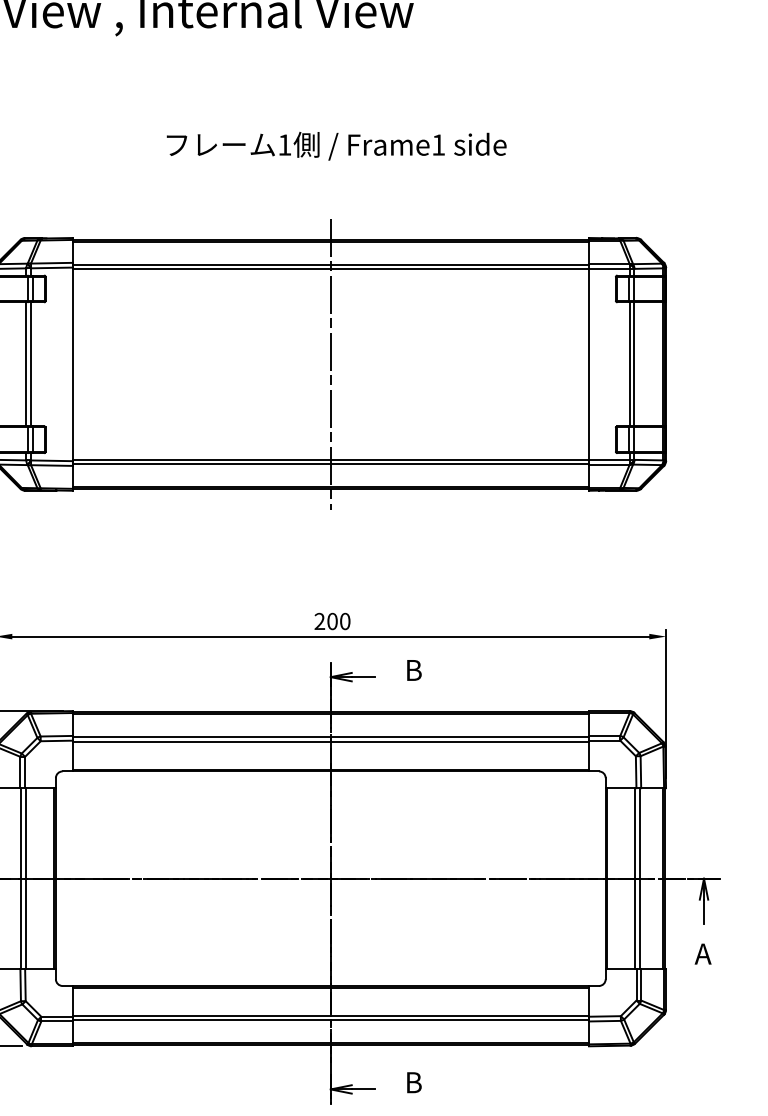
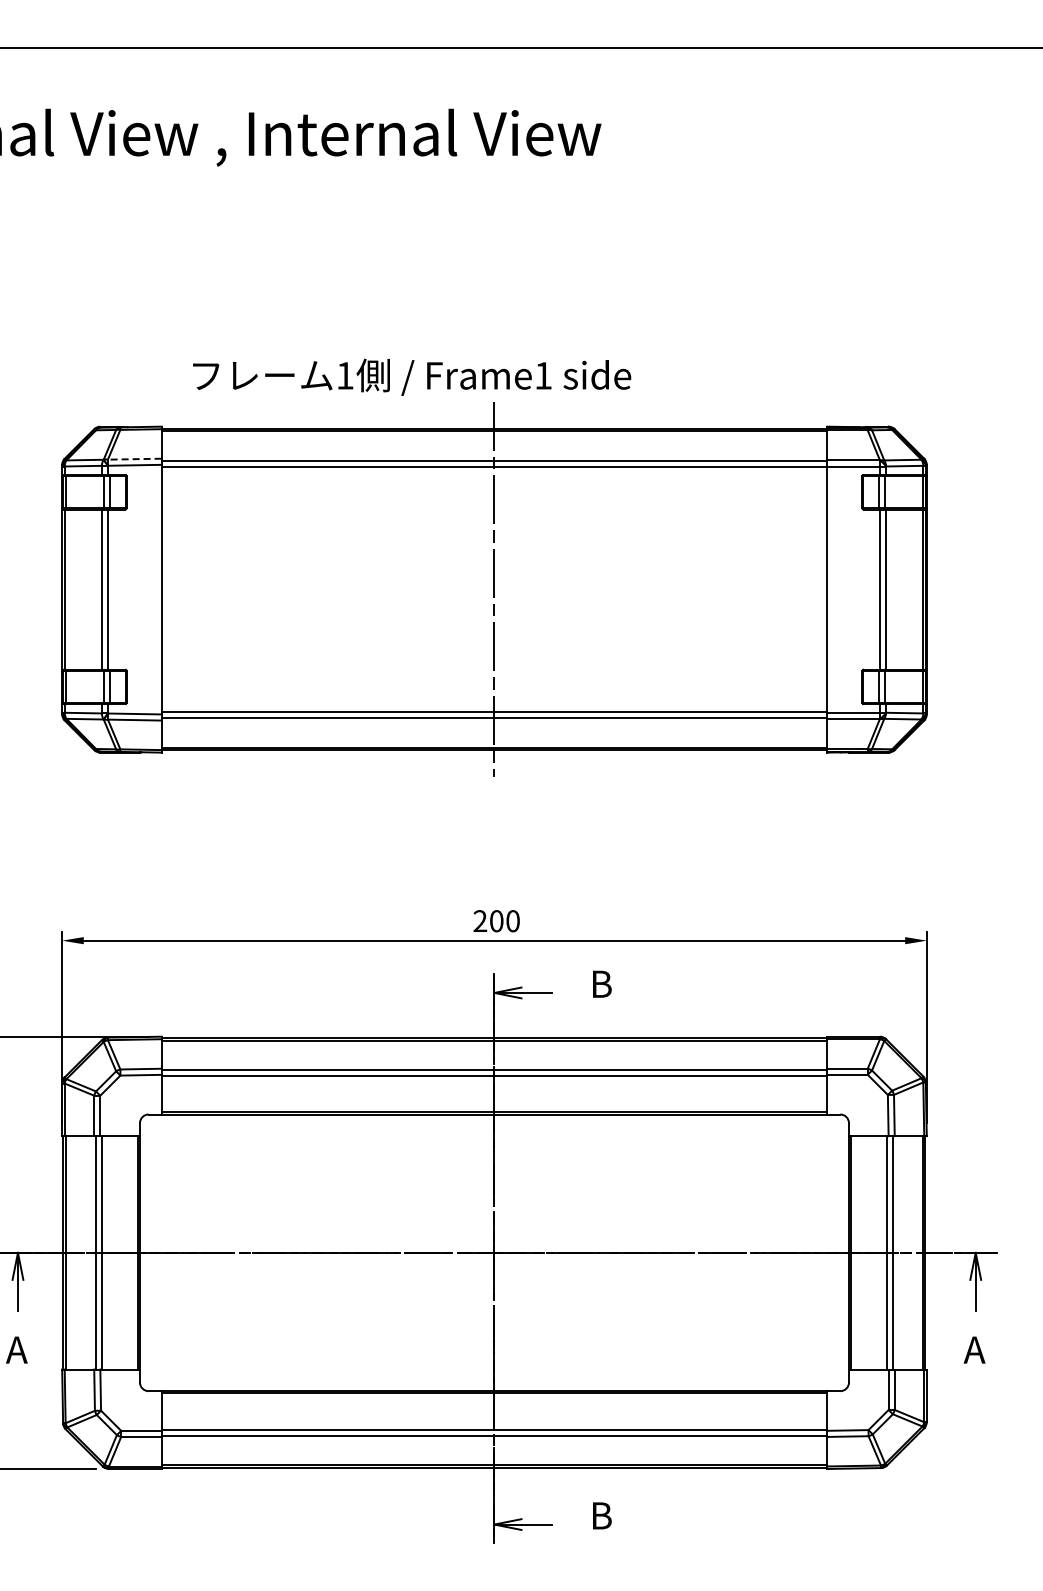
text: (337, 145) -> (412, 376), moved
line: (51, 263) -> (134, 459), solid -> dashed

